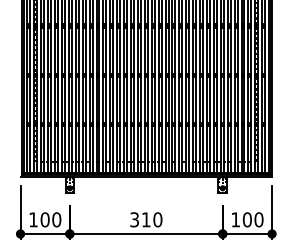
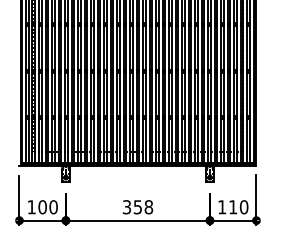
text: (152, 220) -> (143, 207), 310 -> 358
text: (247, 220) -> (233, 207), 100 -> 110

